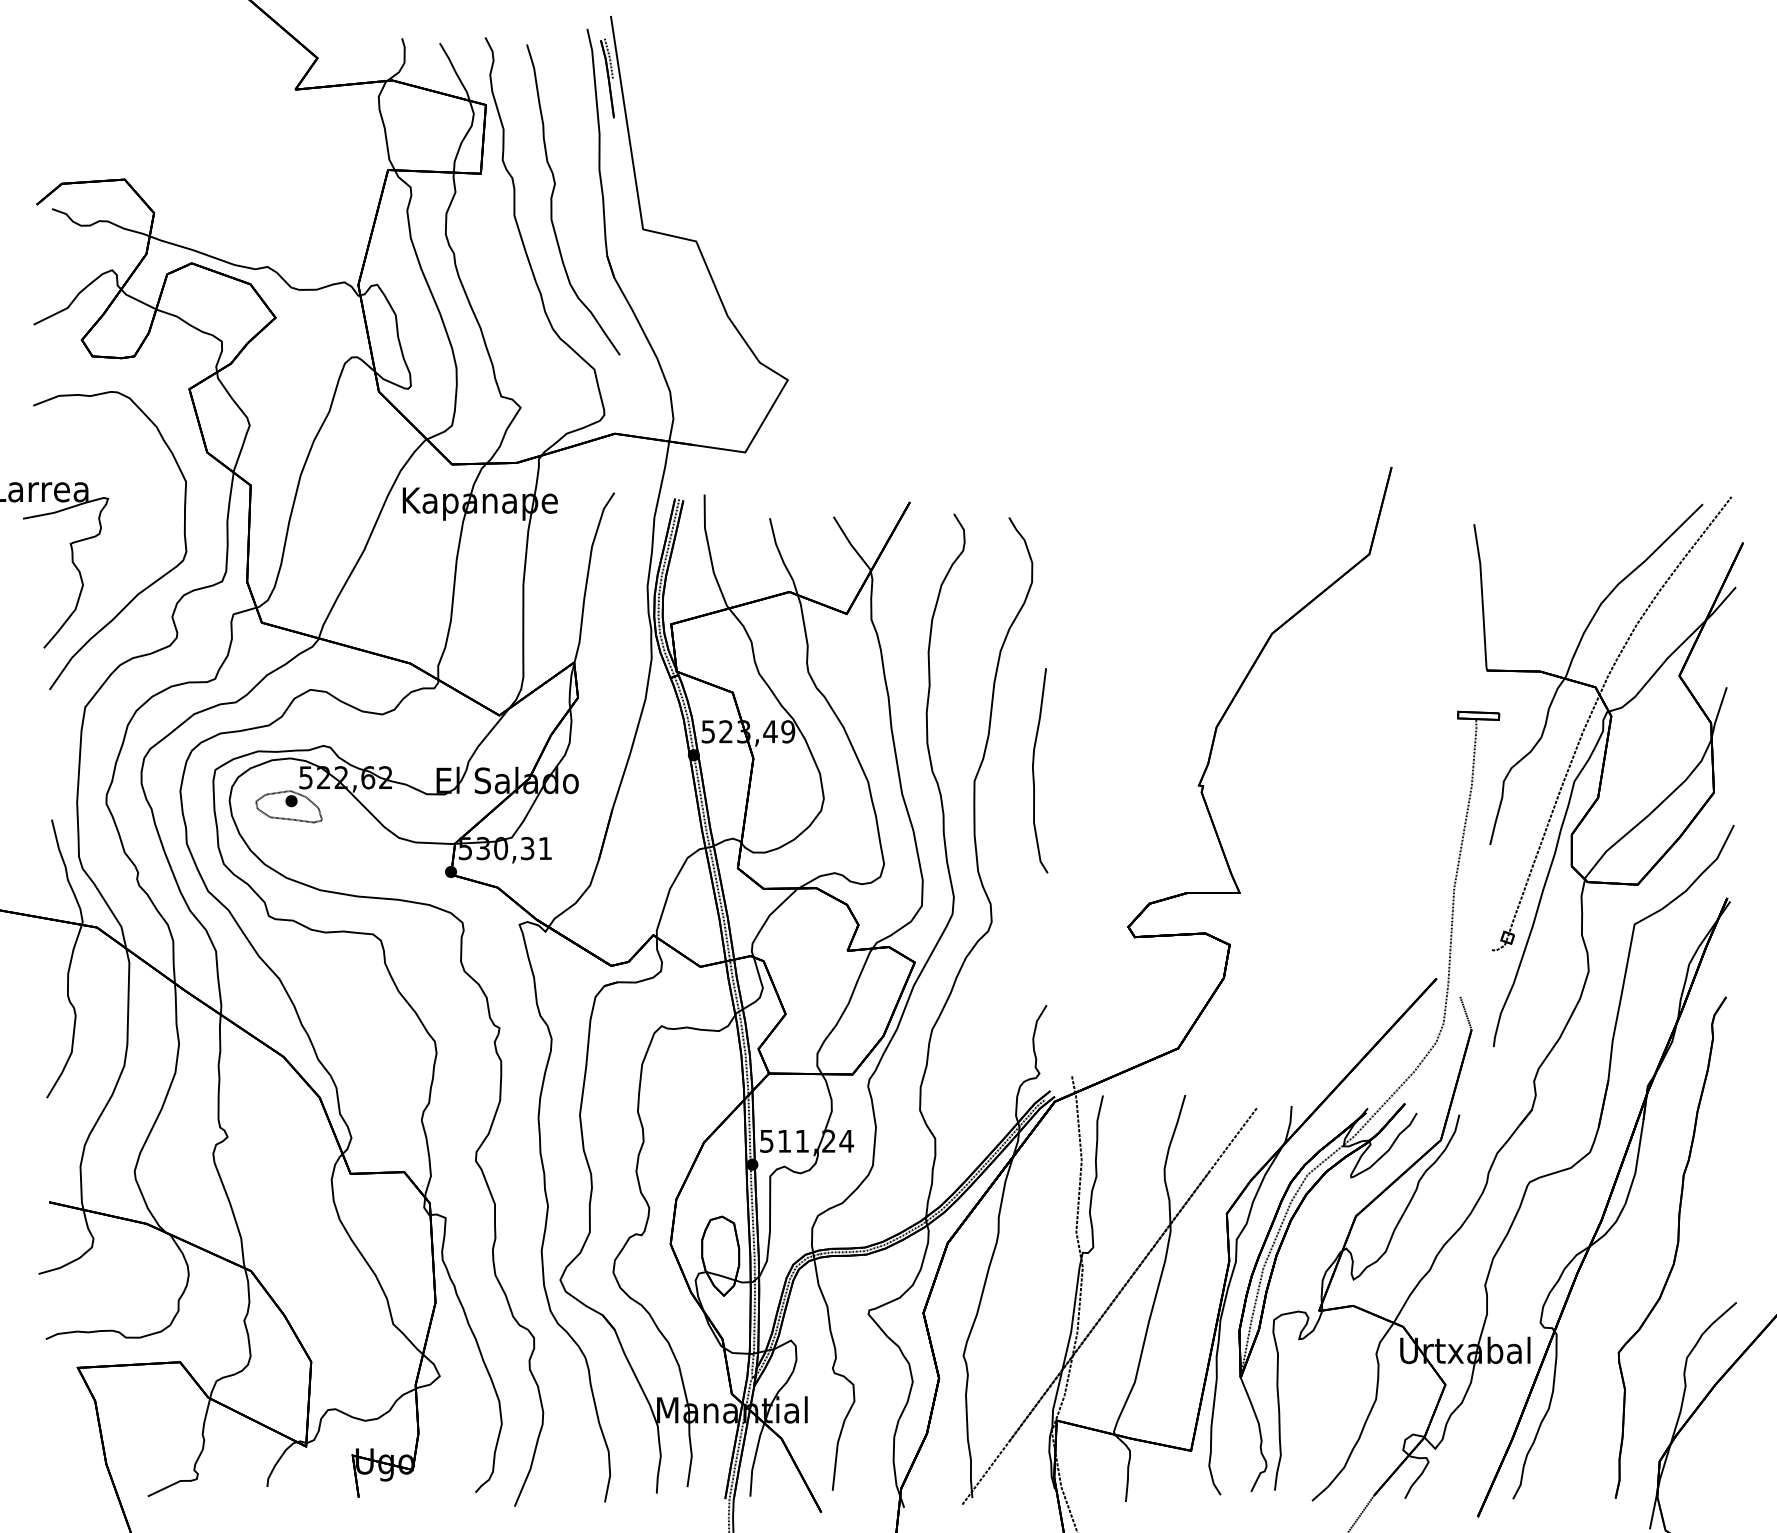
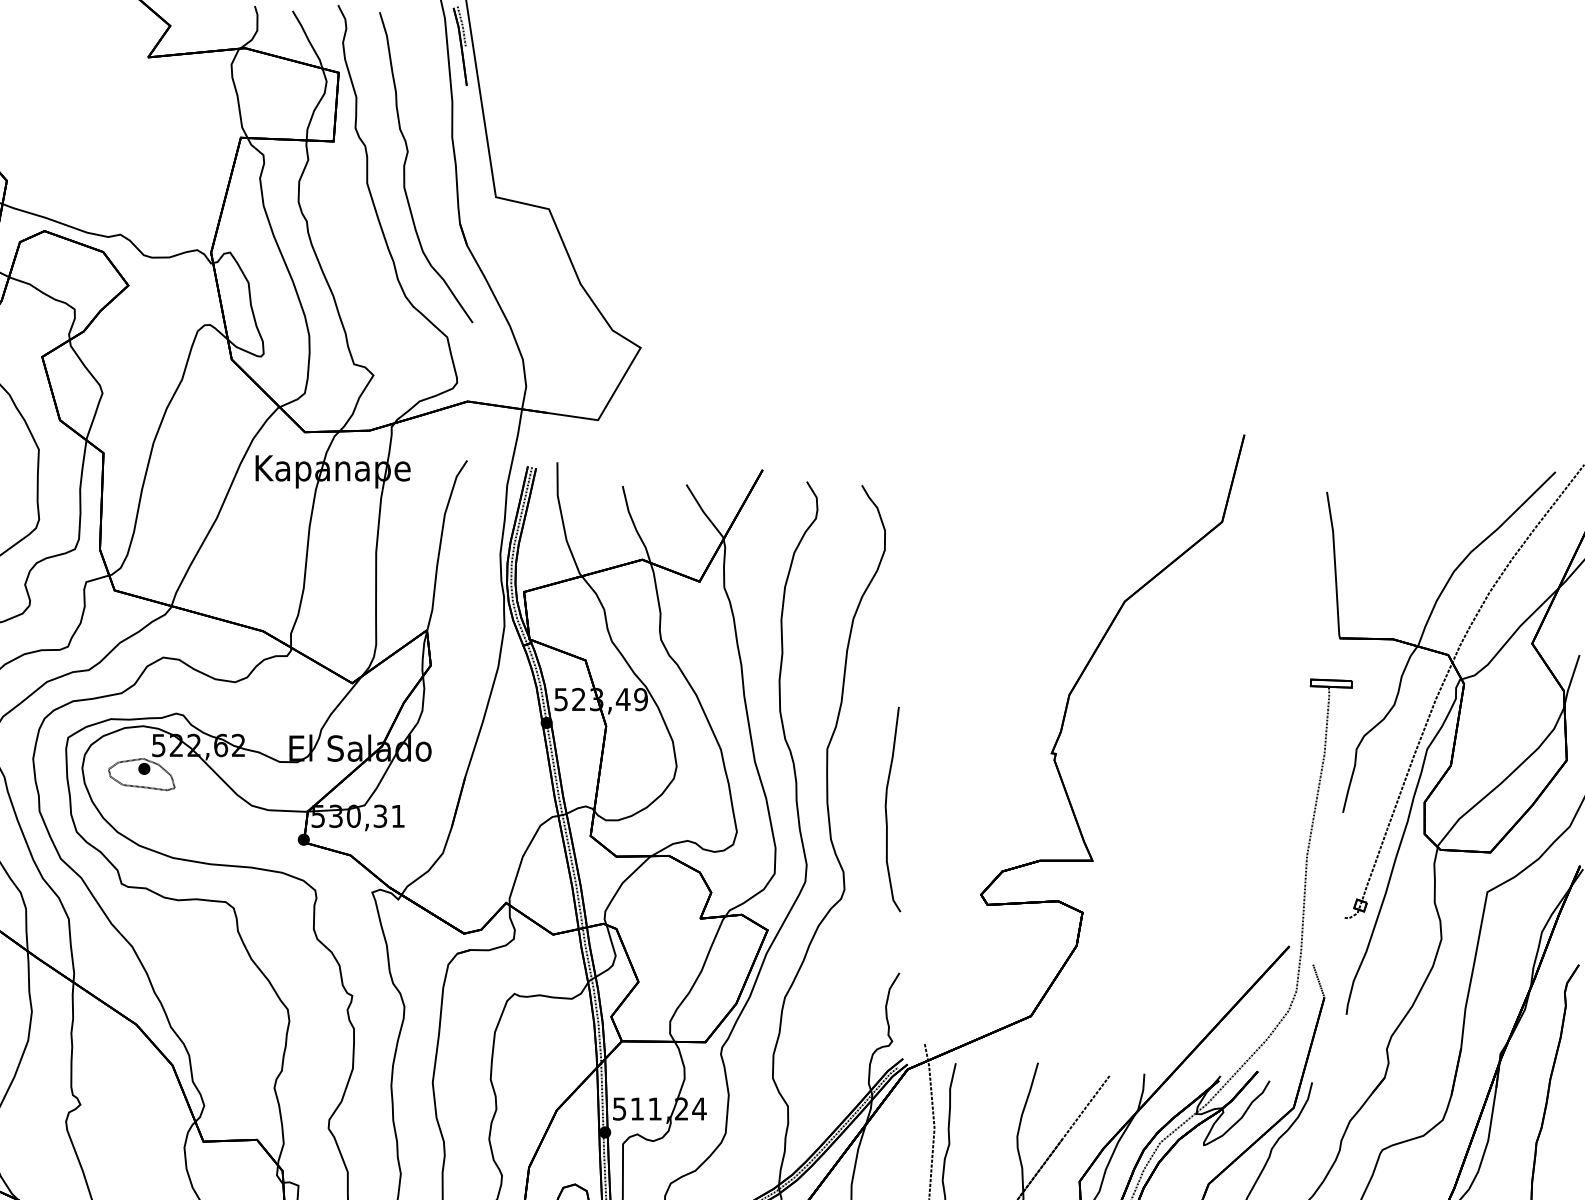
curve: (1034, 772) -> (887, 811), moved

